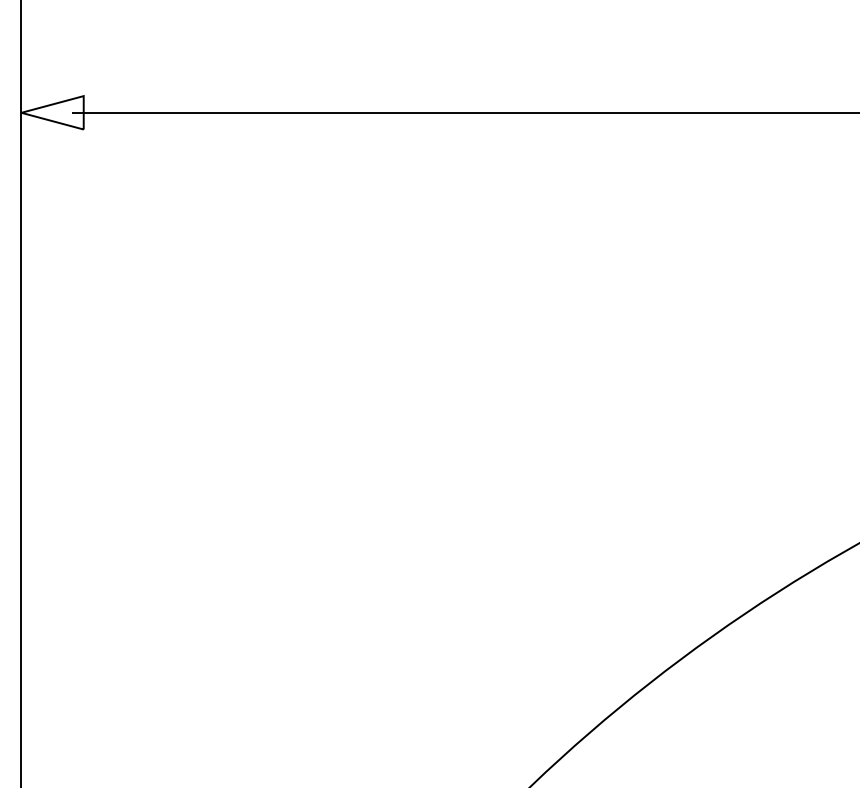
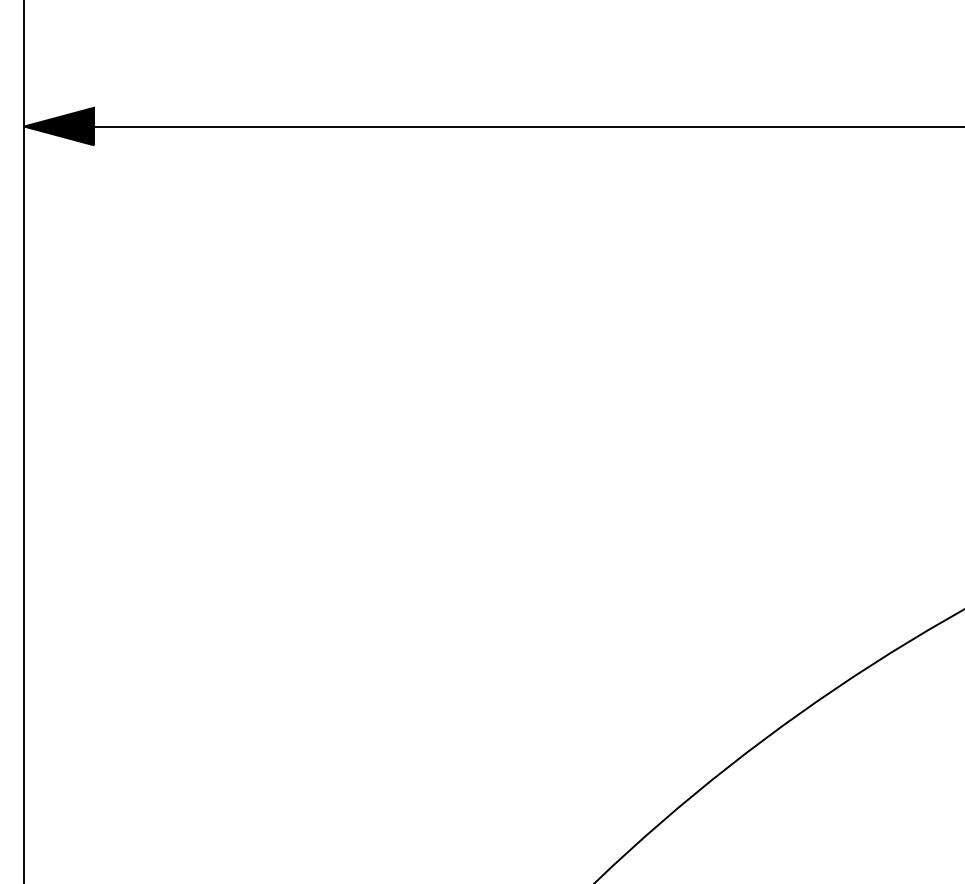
fill: (52, 112) -> (58, 126), added

